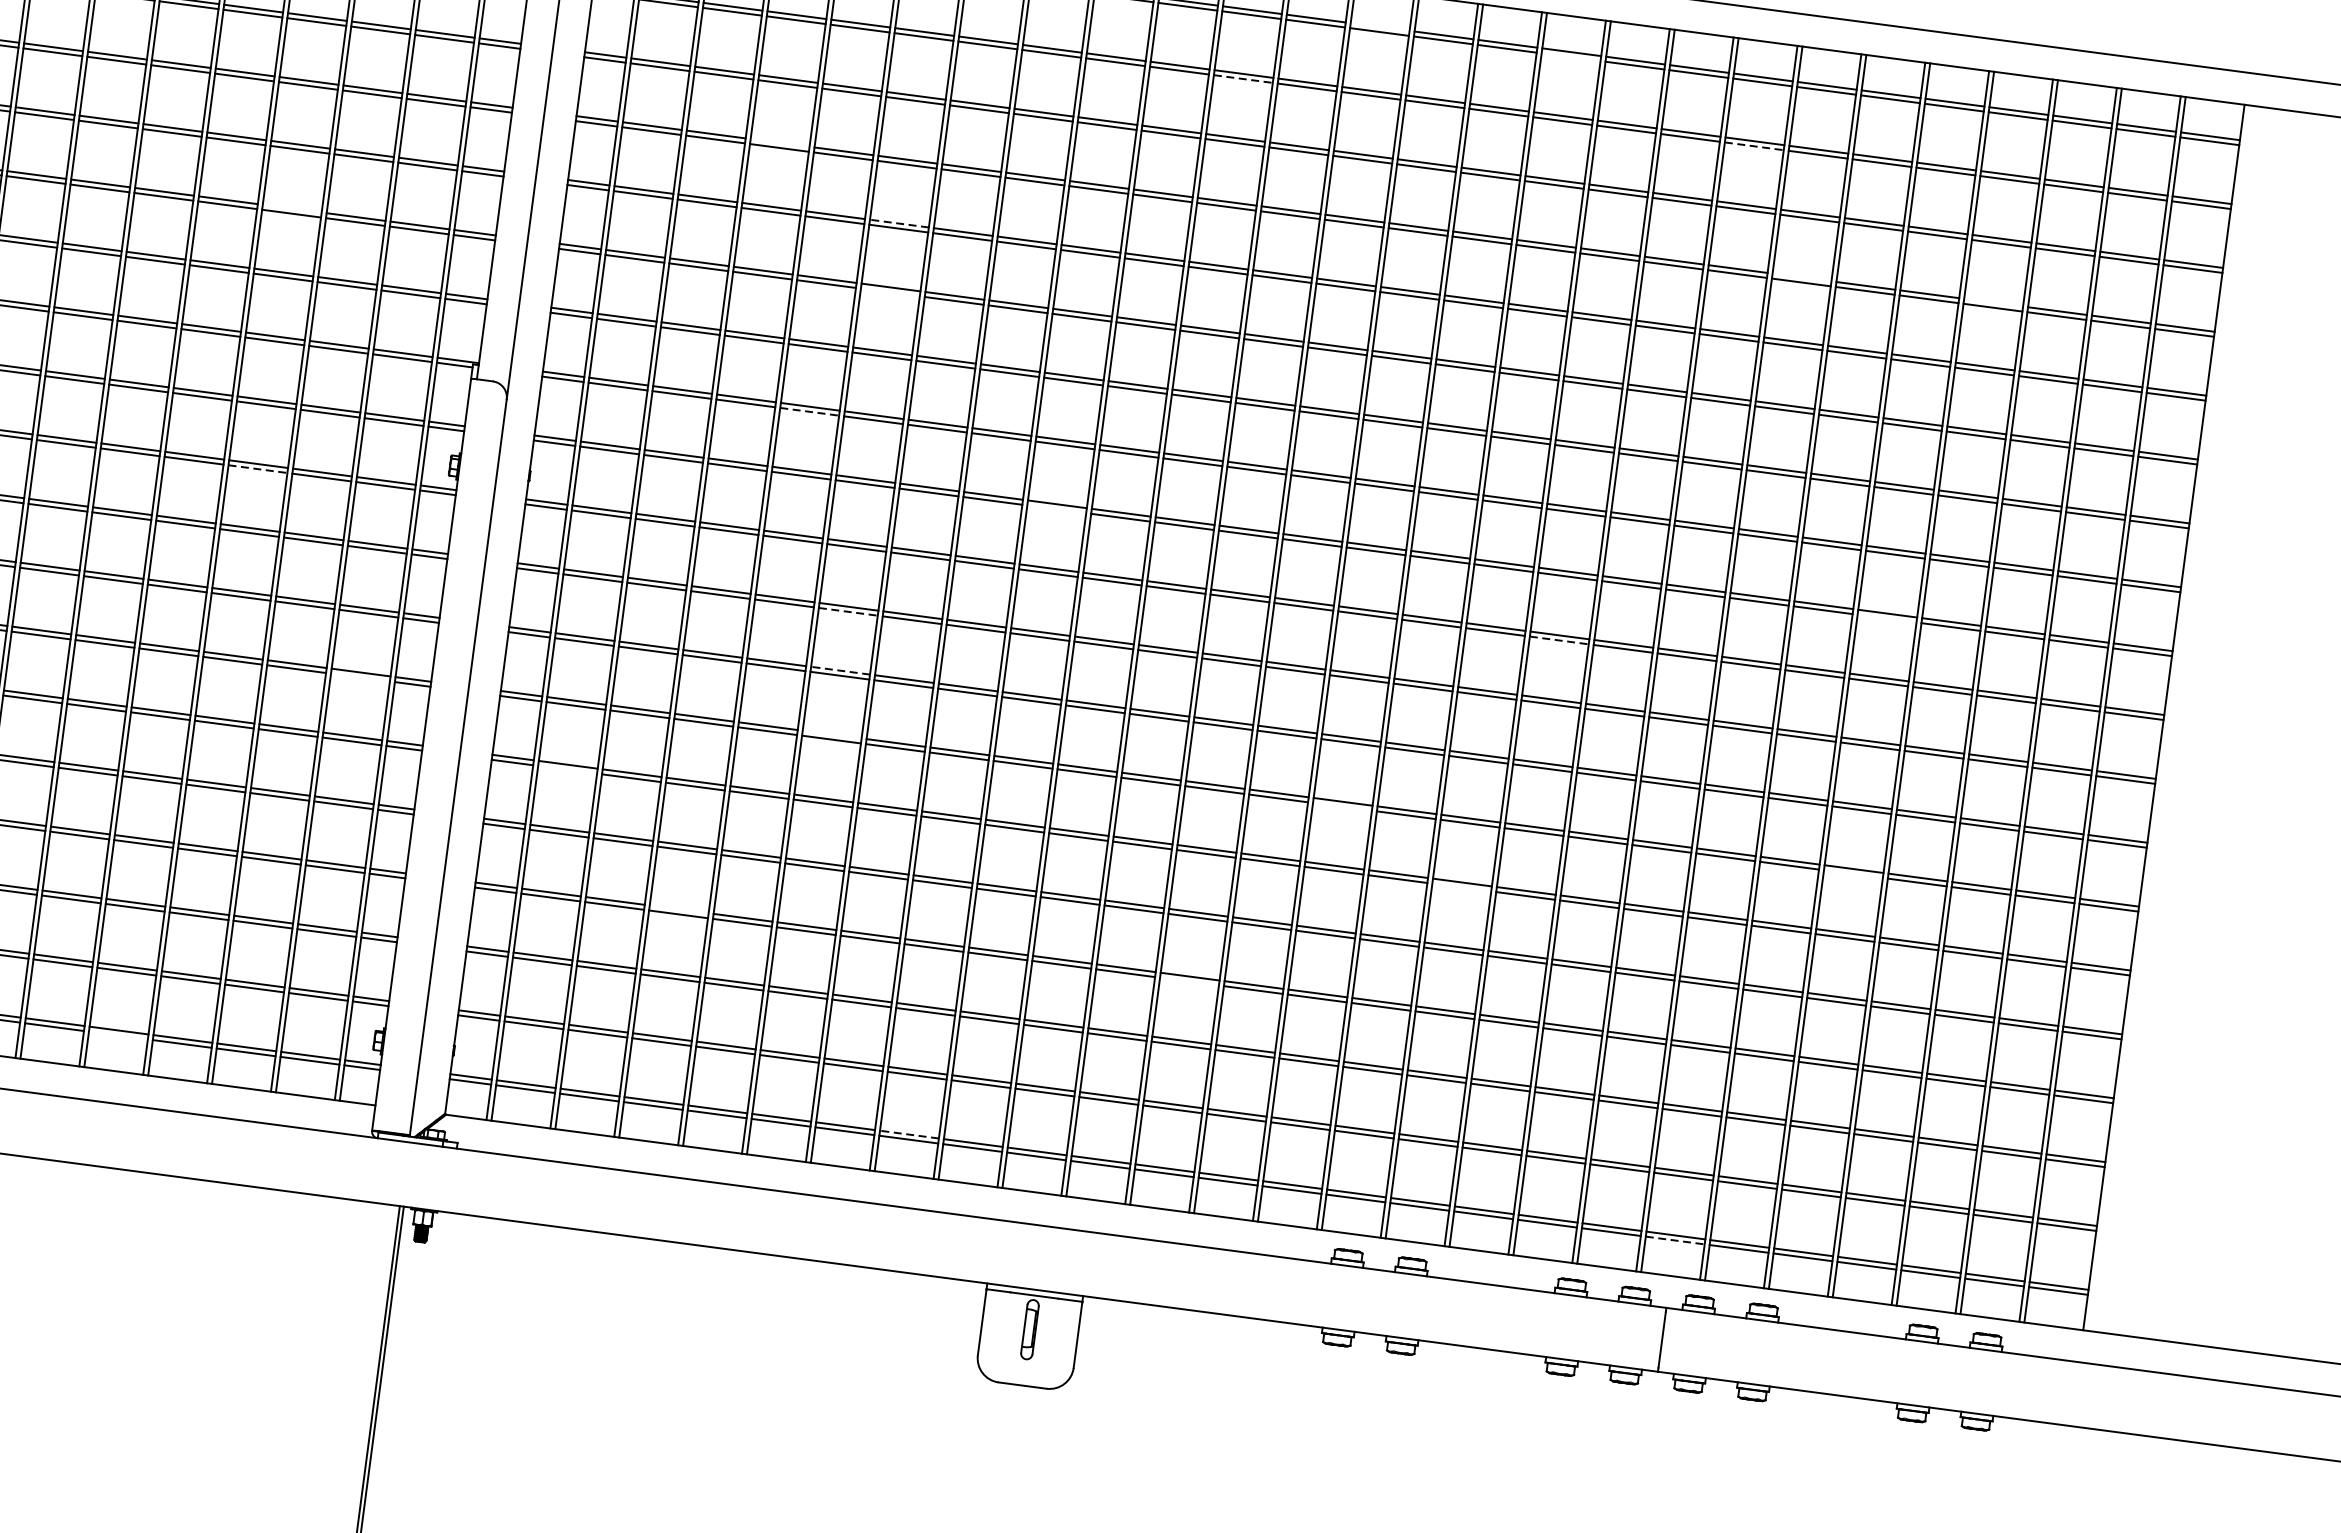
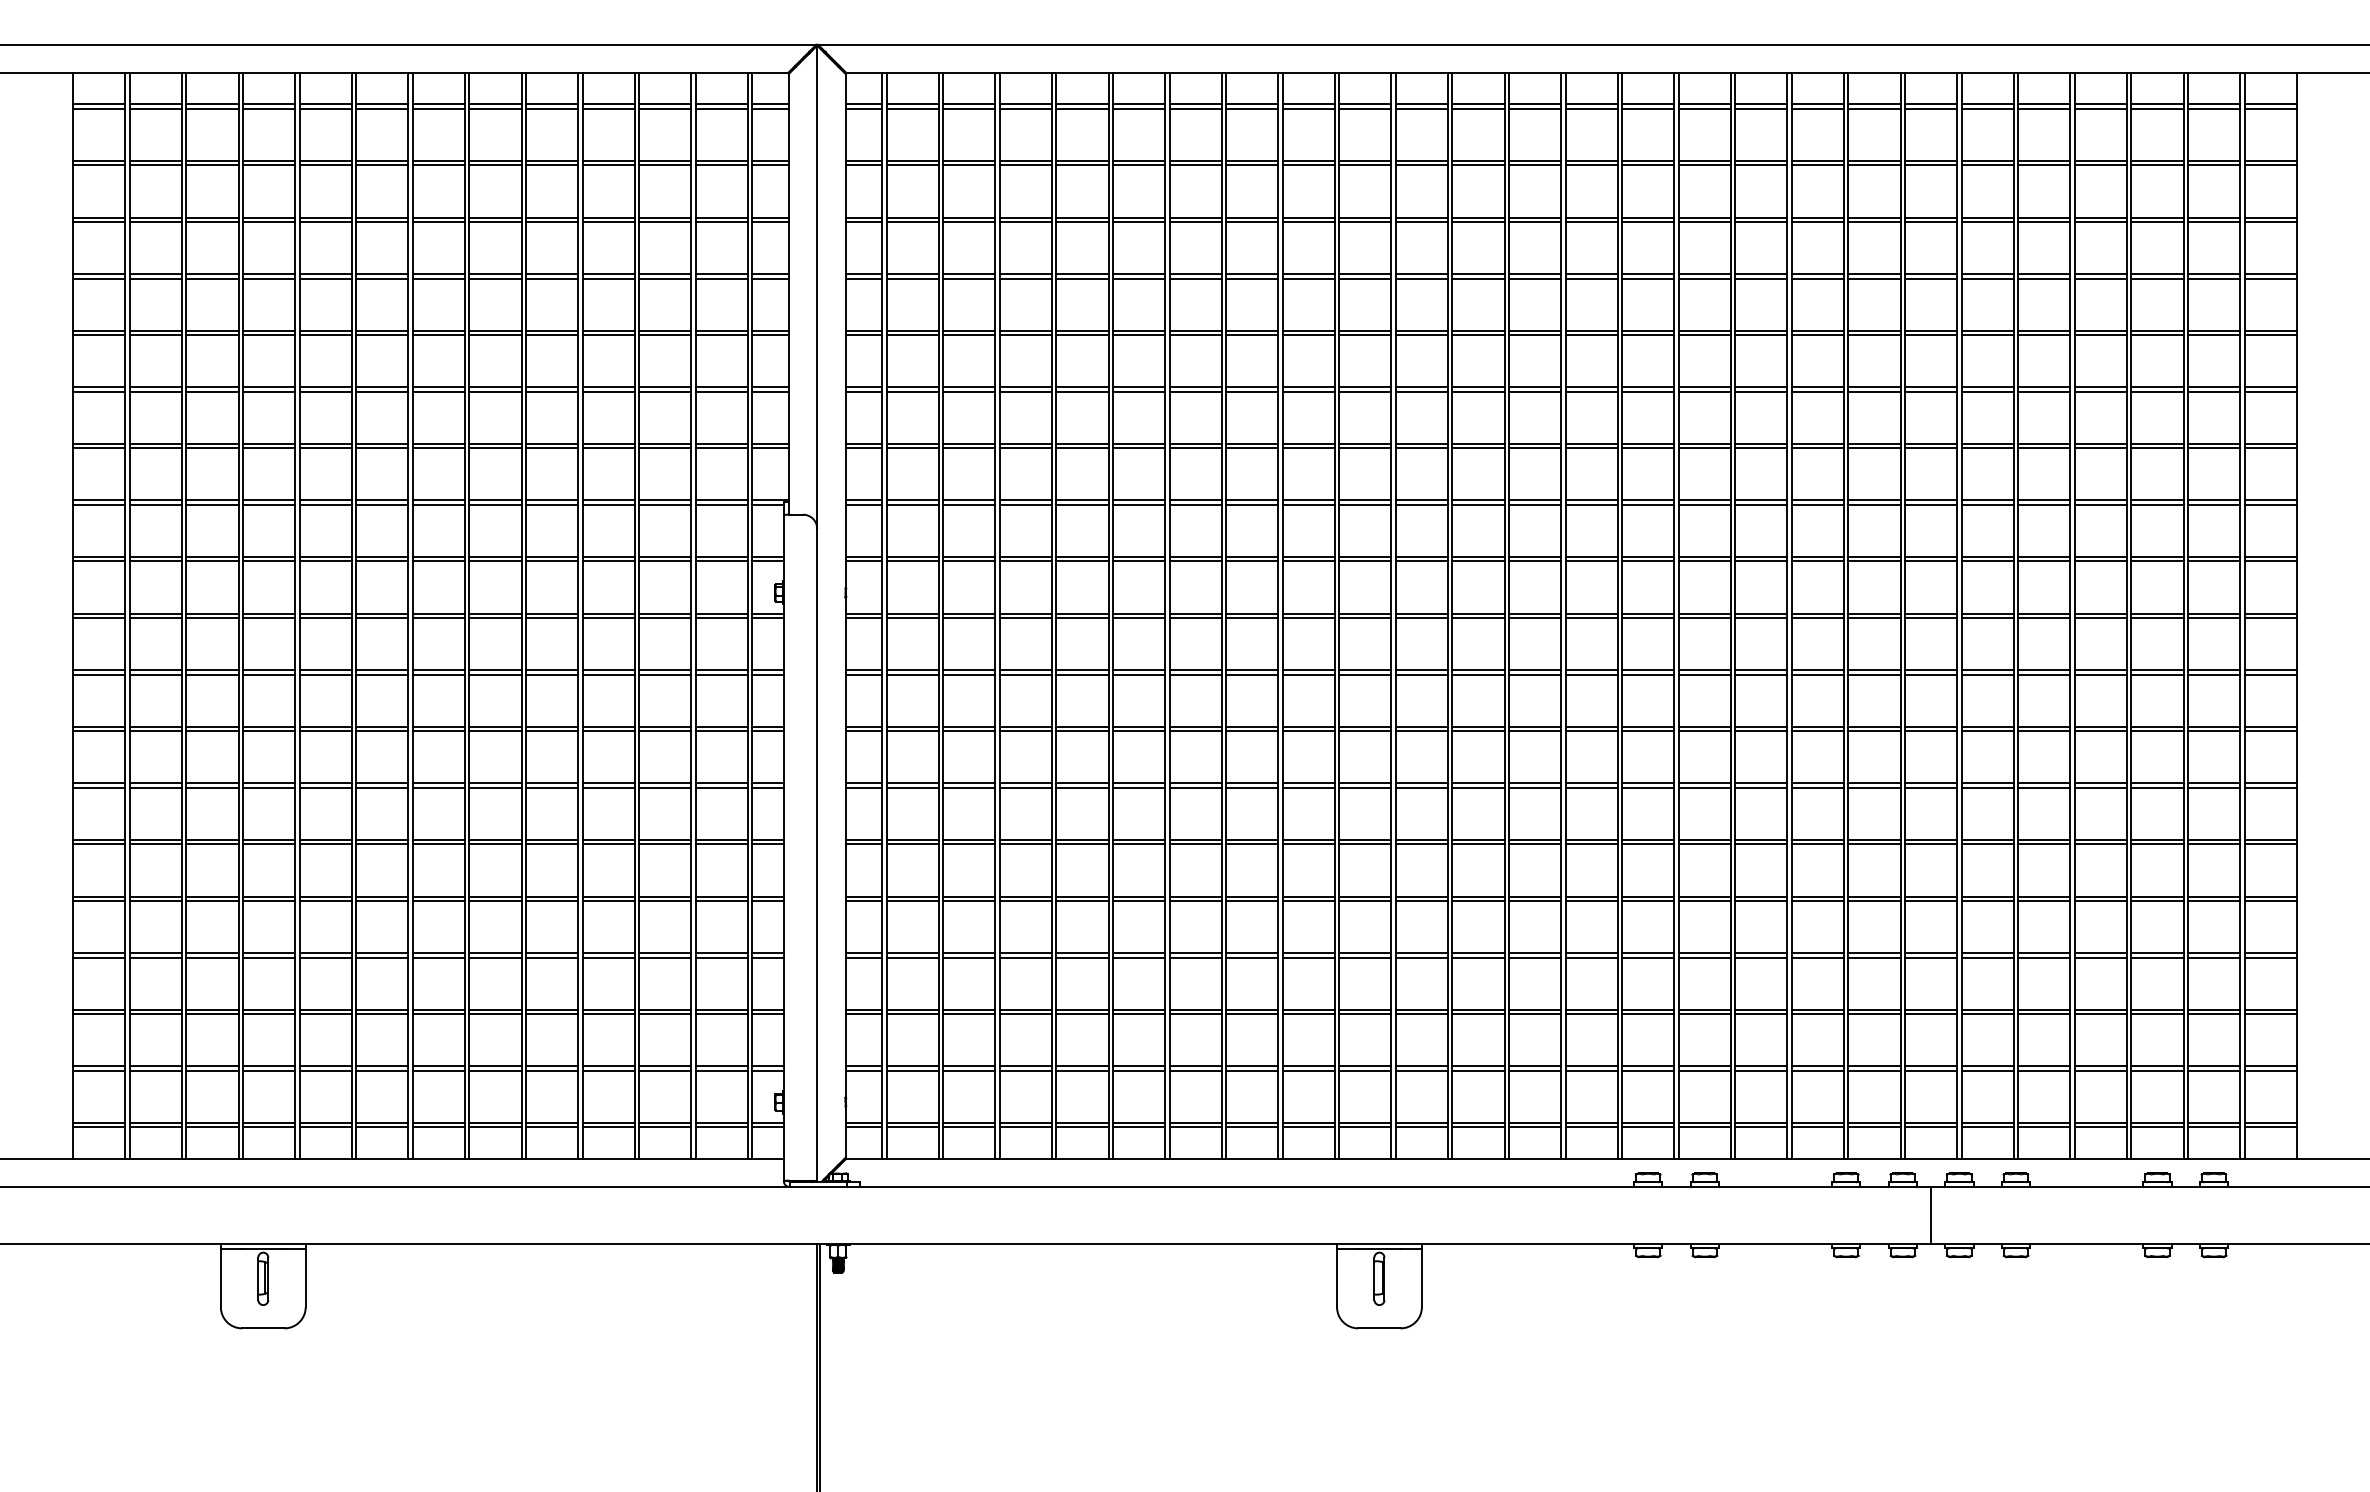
line: (1379, 27) -> (1534, 104), added
line: (1570, 56) -> (1704, 108), added
line: (1244, 79) -> (1422, 165), dashed -> solid
line: (779, 143) -> (1025, 274), added
line: (1755, 146) -> (1875, 165), dashed -> solid
line: (292, 208) -> (608, 387), added
line: (898, 223) -> (1138, 330), dashed -> solid
line: (1802, 277) -> (1931, 274), added
line: (889, 292) -> (1138, 391), added
line: (1993, 303) -> (2100, 274), added
line: (809, 411) -> (1082, 504), dashed -> solid
line: (258, 469) -> (609, 618), dashed -> solid
line: (1056, 509) -> (1308, 561), added
line: (848, 611) -> (1139, 674), dashed -> solid
line: (1887, 618) -> (2044, 561), added
line: (1559, 641) -> (1761, 618), dashed -> solid
line: (840, 670) -> (1138, 726), dashed -> solid
line: (360, 677) -> (721, 787), added
line: (831, 734) -> (1138, 783), added
line: (567, 769) -> (912, 844), added
line: (1342, 806) -> (1591, 787), added
line: (1853, 873) -> (2044, 787), added
line: (1461, 887) -> (1704, 844), added
line: (678, 909) -> (1025, 953), added
line: (1189, 981) -> (1478, 957), added
line: (117, 1035) -> (551, 1127), added
line: (908, 1134) -> (1251, 1122), dashed -> solid
line: (1675, 1240) -> (1931, 1127), dashed -> solid

